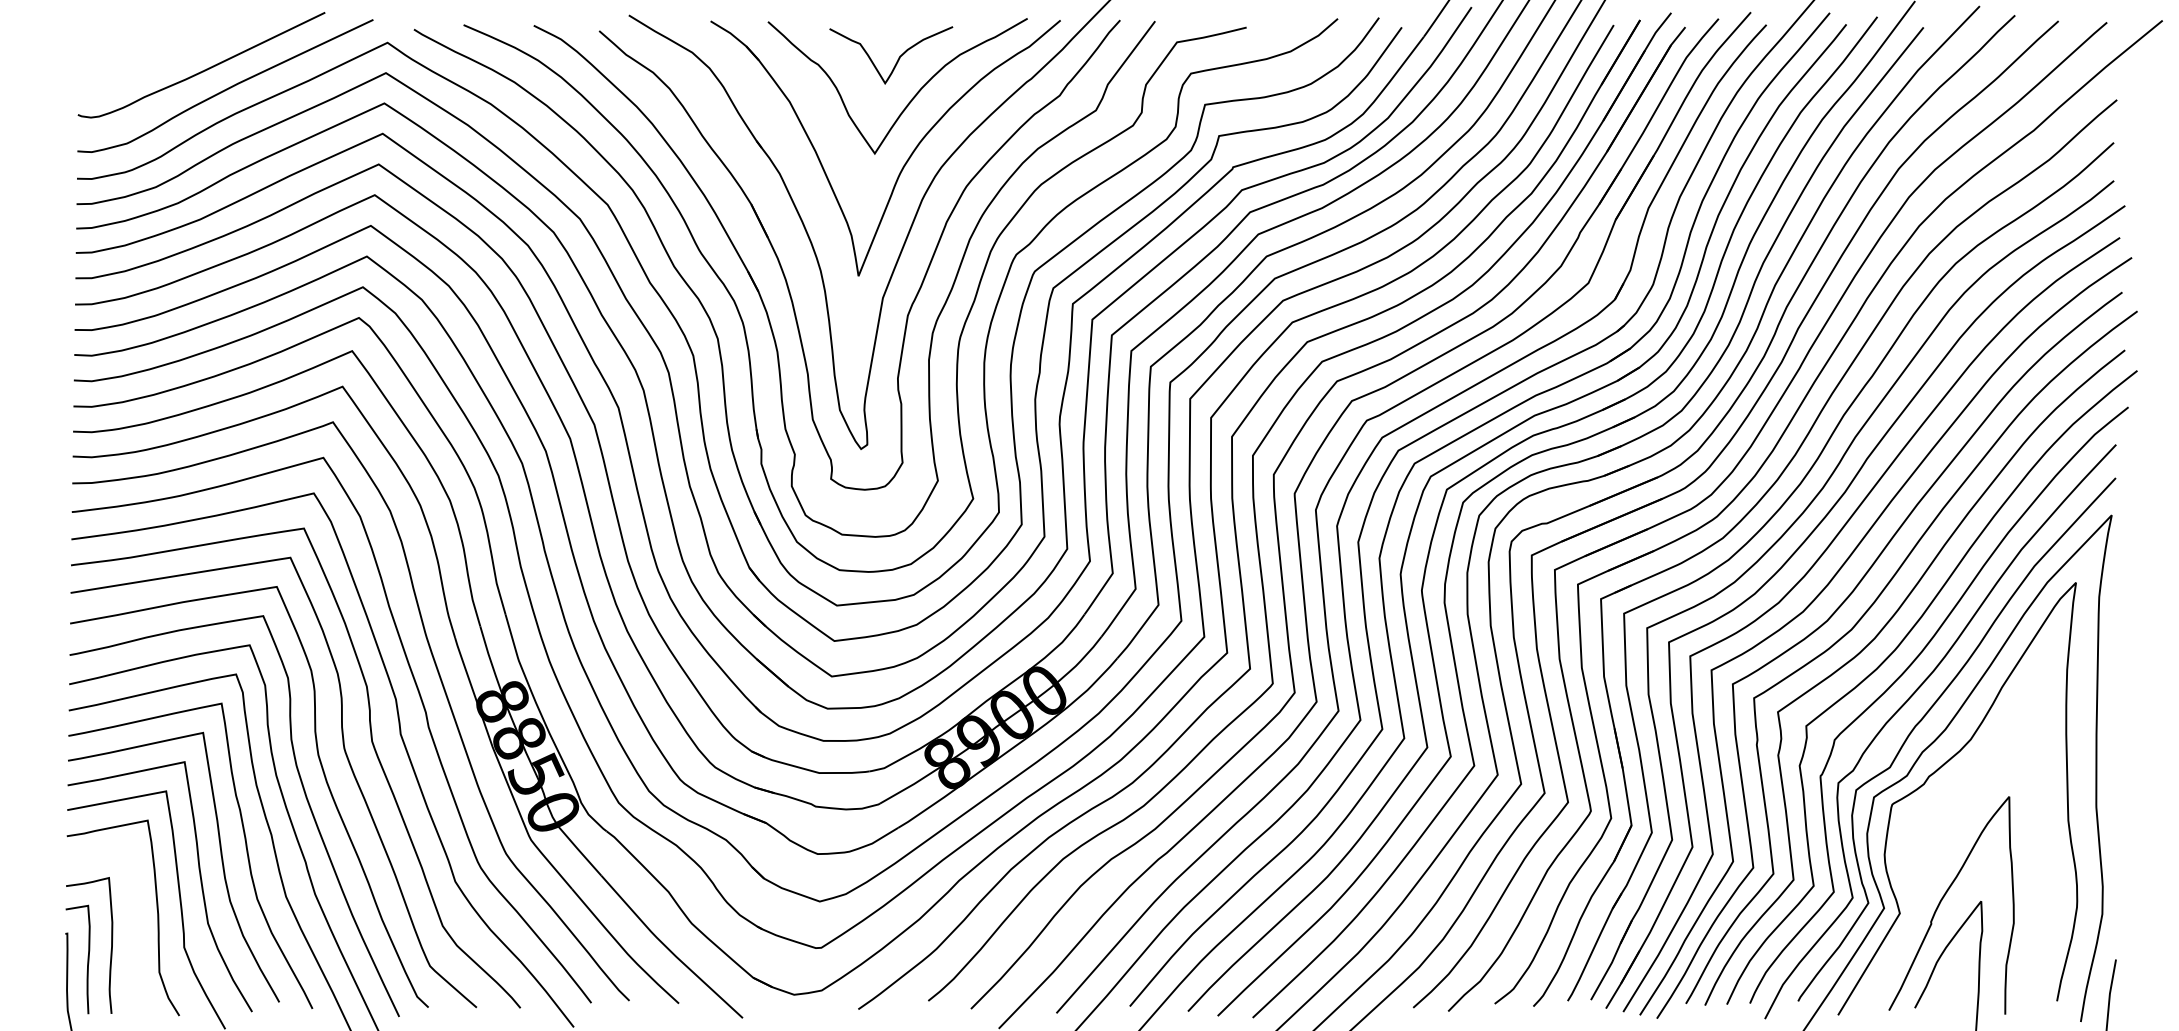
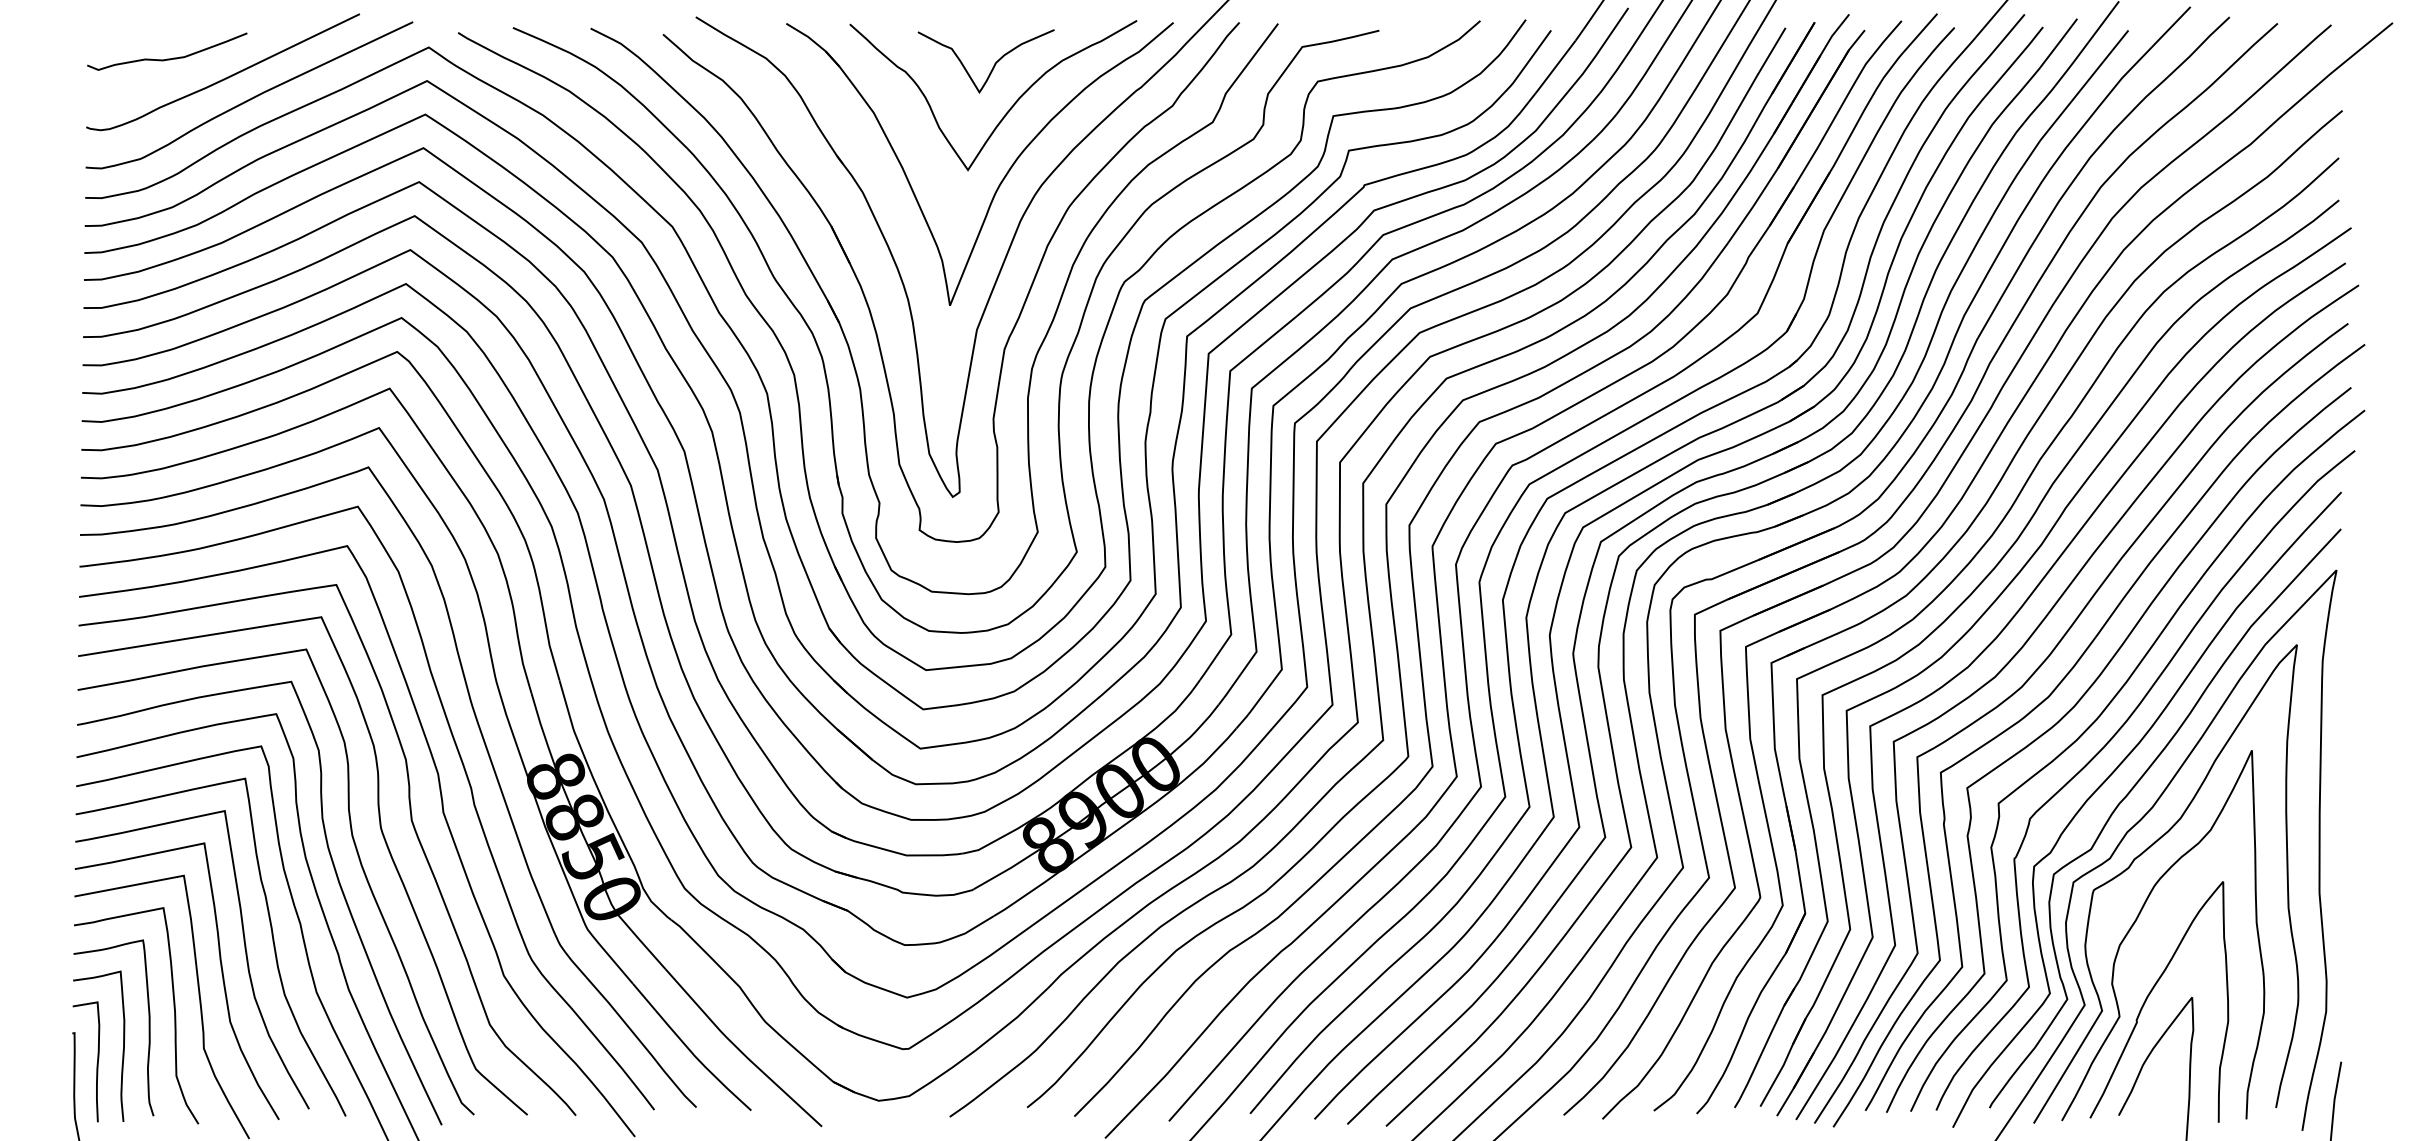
curve: (151, 52) -> (167, 58), added
curve: (1930, 832) -> (2136, 921), added
curve: (134, 928) -> (148, 1027), added

